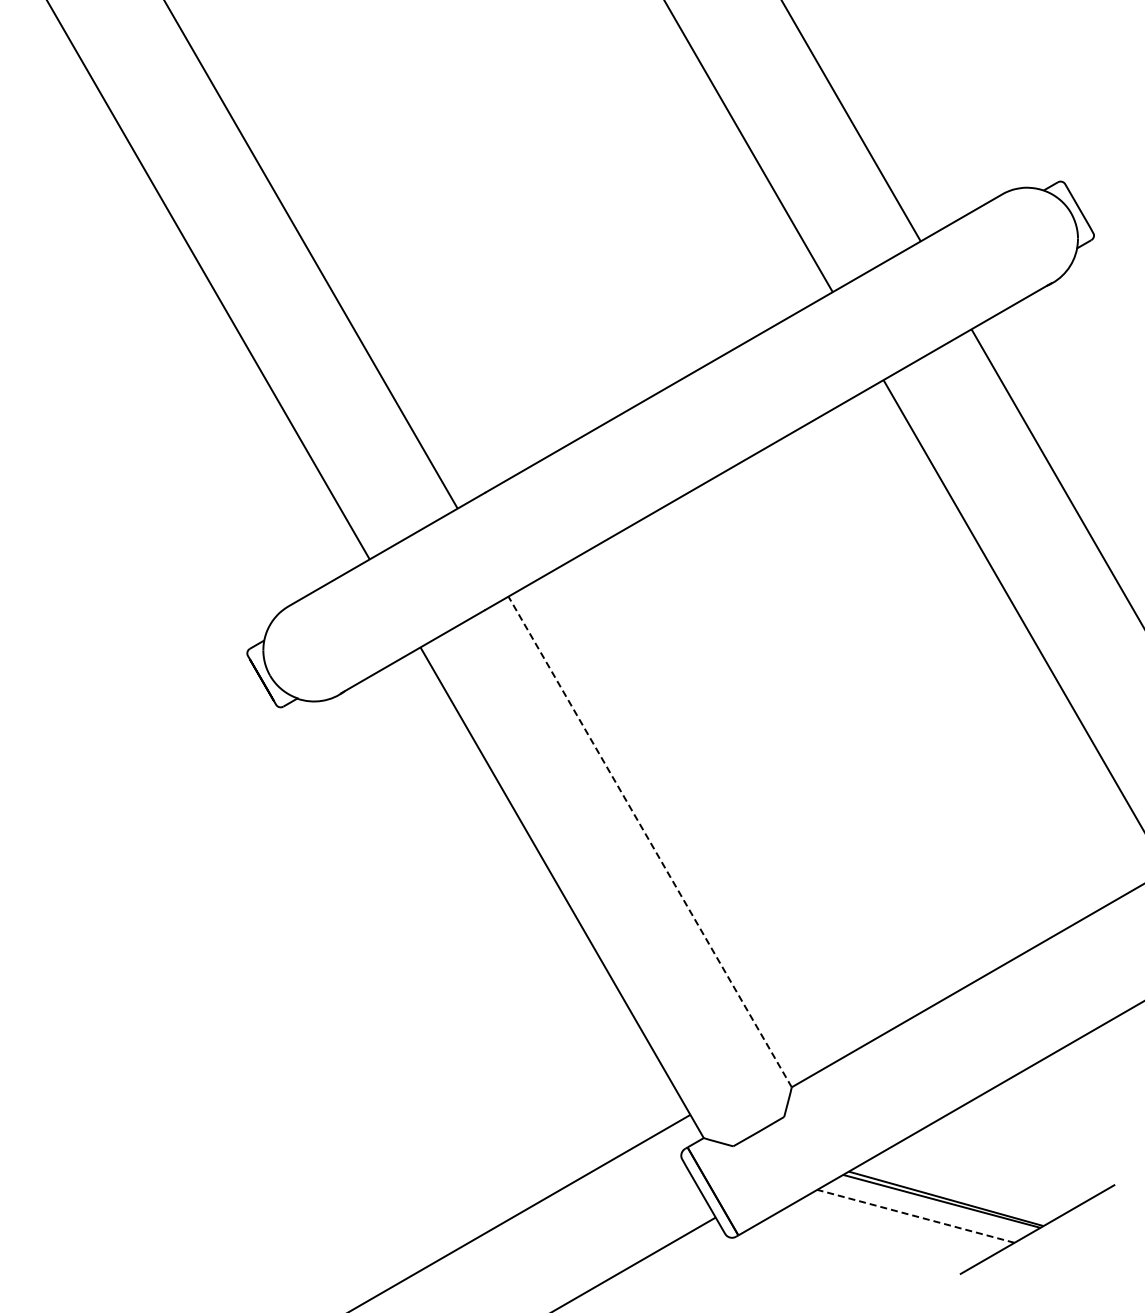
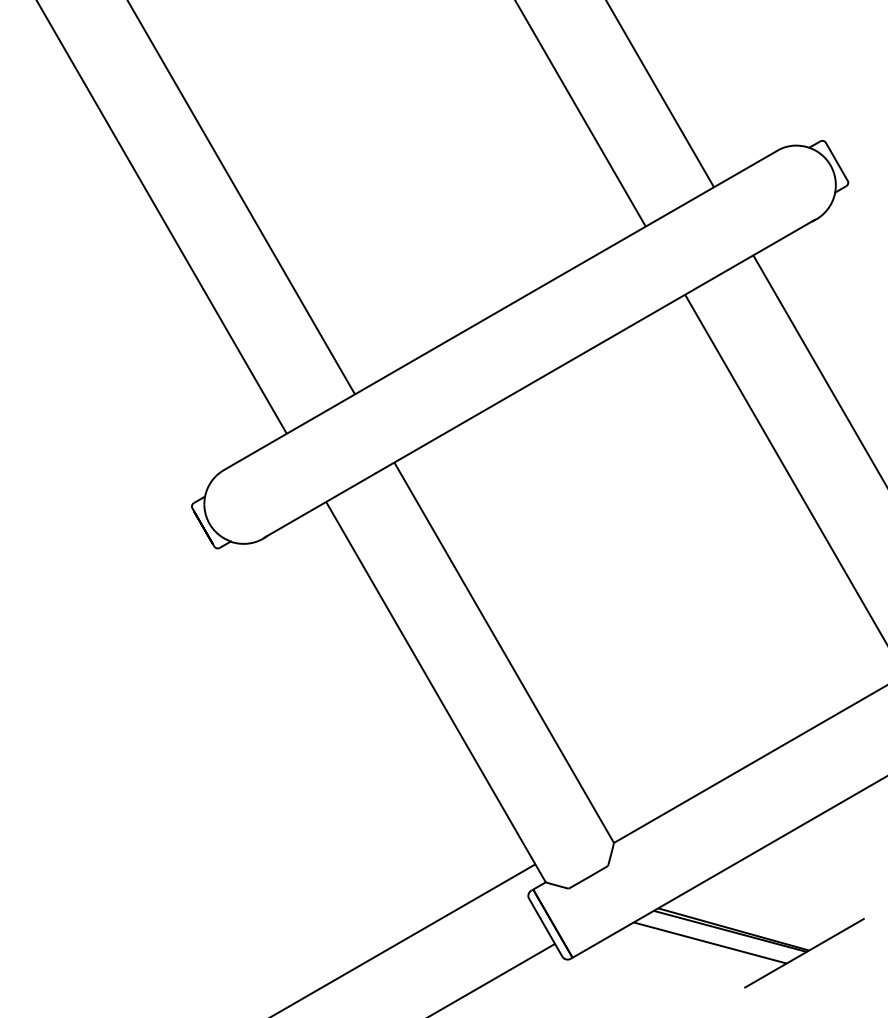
line: (649, 841) -> (503, 652), dashed -> solid
line: (915, 1216) -> (709, 943), dashed -> solid

